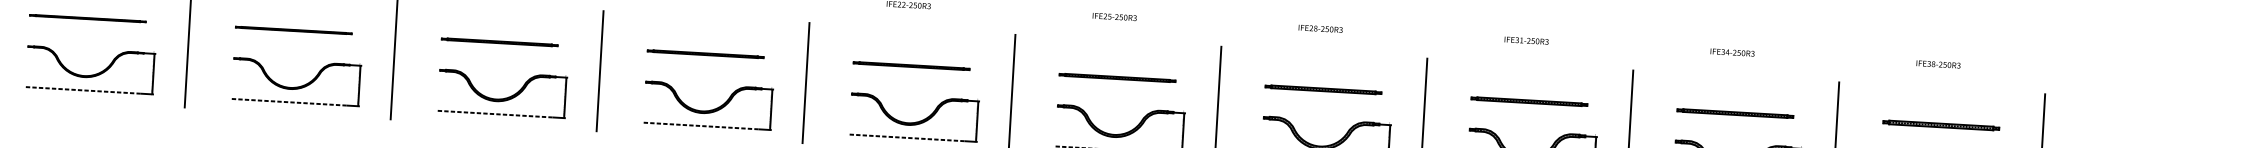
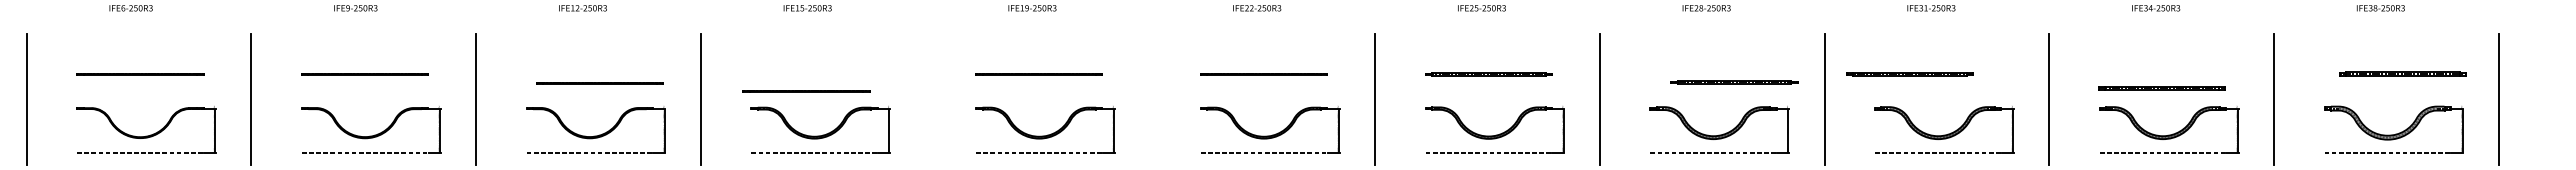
line: (293, 30) -> (599, 83), moved
line: (499, 42) -> (806, 91), moved
line: (600, 70) -> (925, 98), removed
line: (806, 82) -> (1150, 98), removed
line: (1323, 89) -> (1734, 81), moved
line: (1528, 101) -> (1909, 74), moved
line: (1734, 113) -> (2161, 88), moved
part: (1941, 124) -> (2402, 73), moved

